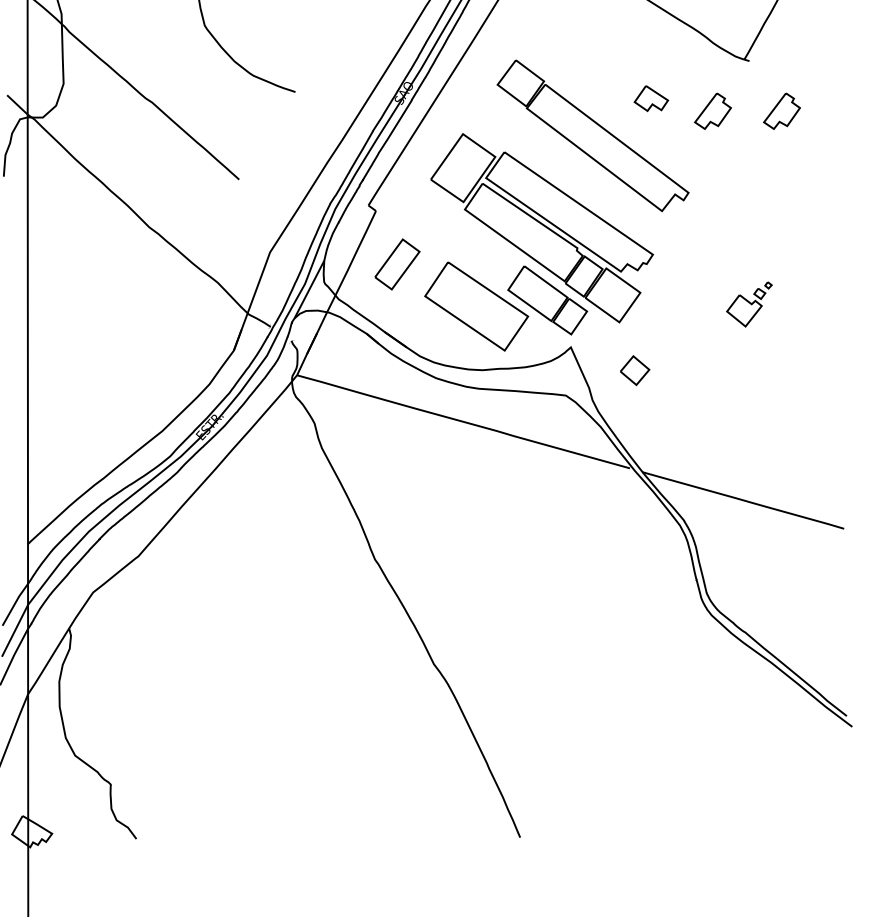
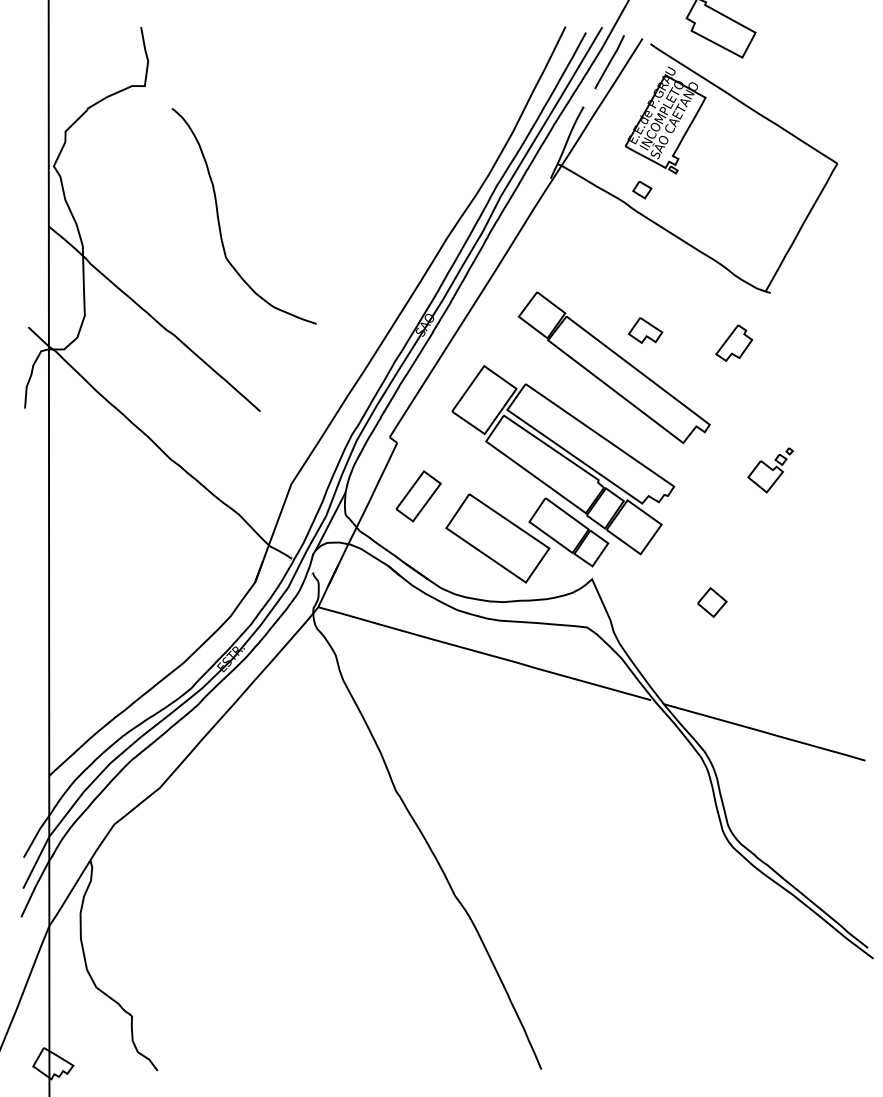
part: (651, 98) -> (645, 330), moved
part: (782, 110) -> (803, 342), removed
part: (749, 304) -> (770, 470), moved
part: (635, 370) -> (712, 602), moved

